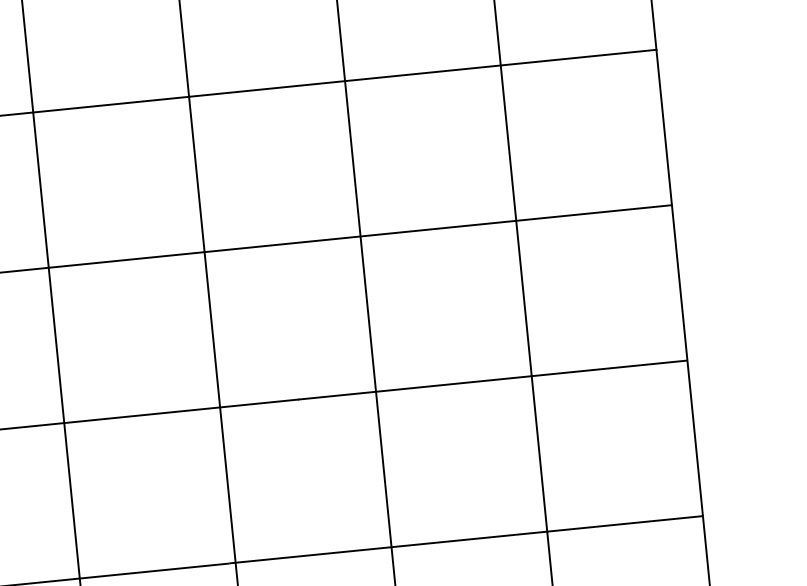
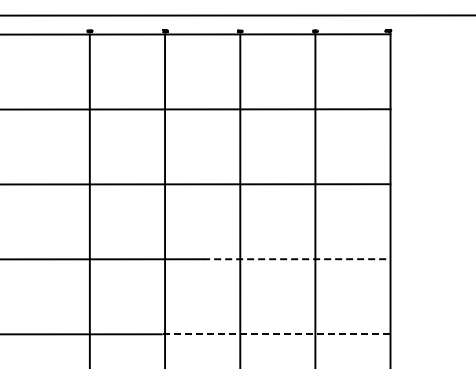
line: (492, 380) -> (296, 259), solid -> dashed
line: (466, 540) -> (276, 334), solid -> dashed

